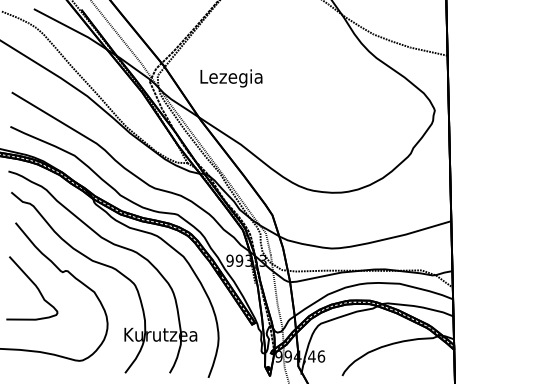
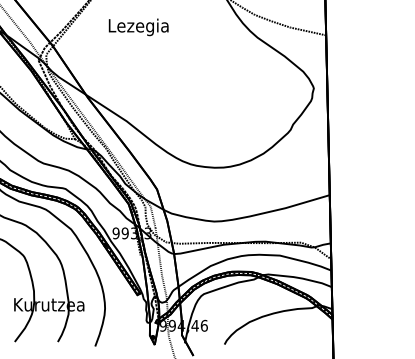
text: (231, 78) -> (138, 27), moved

